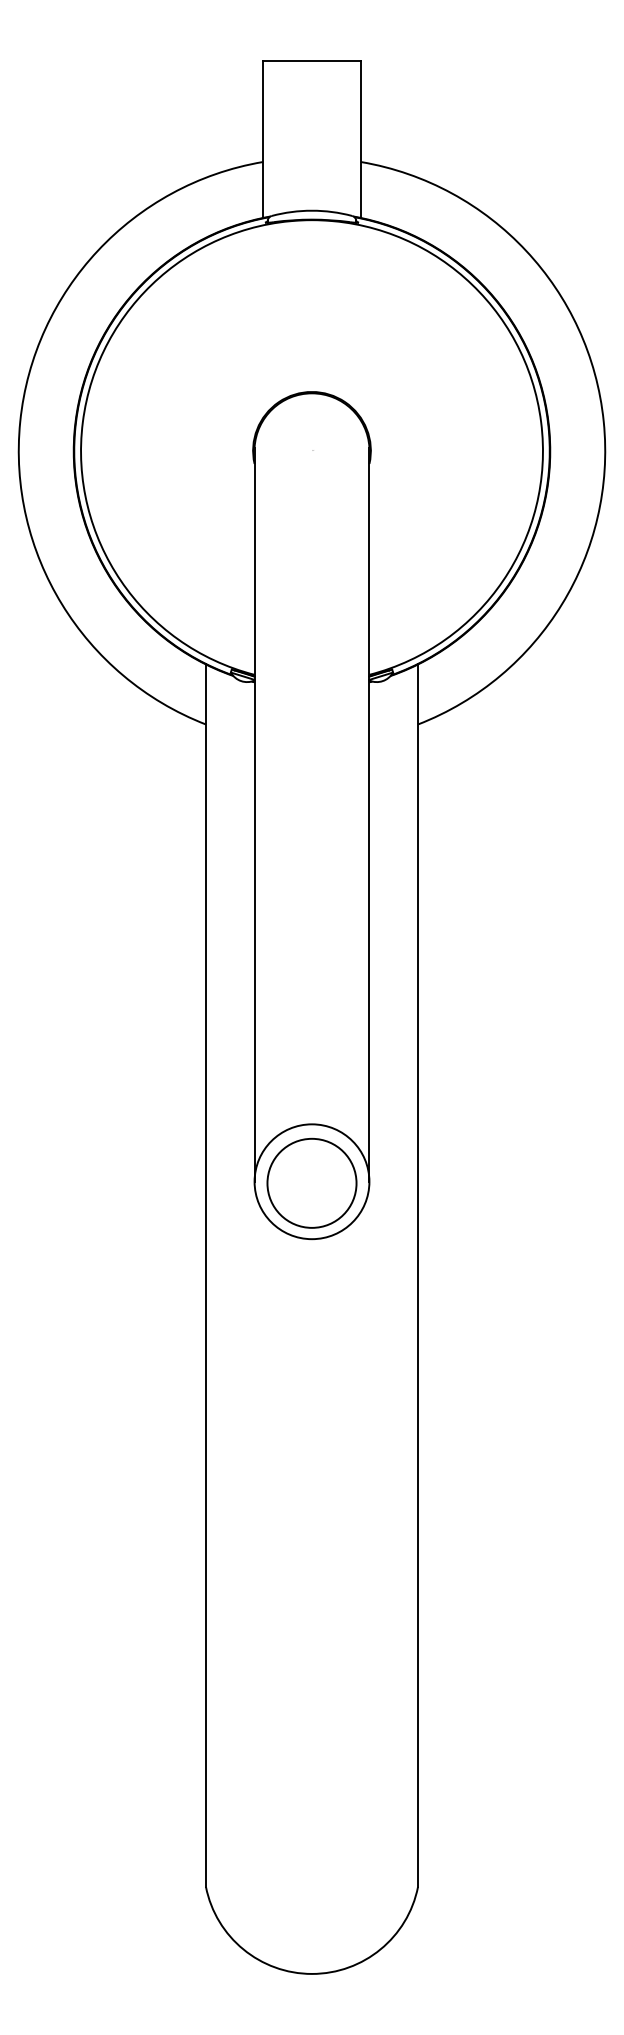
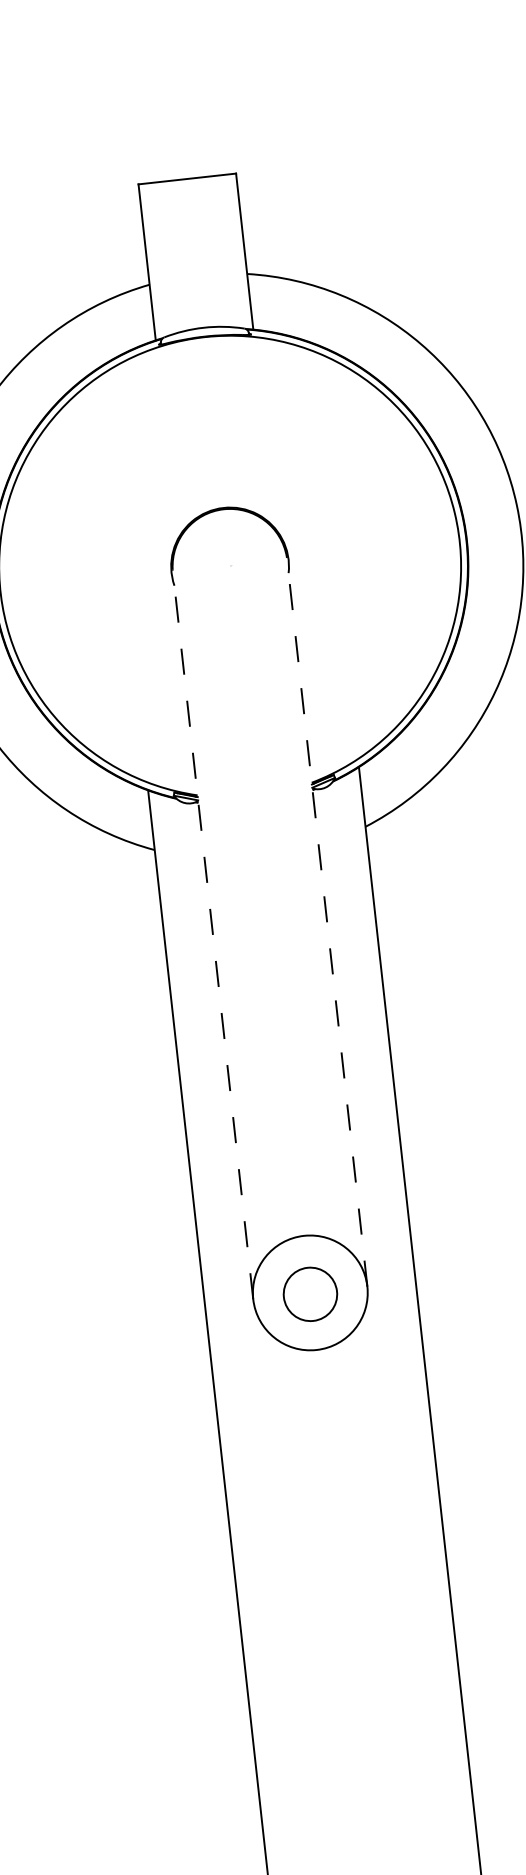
line: (254, 814) -> (212, 934), solid -> dashed
line: (369, 814) -> (327, 921), solid -> dashed
circle: (311, 1182) -> (309, 1293), size x0.6

